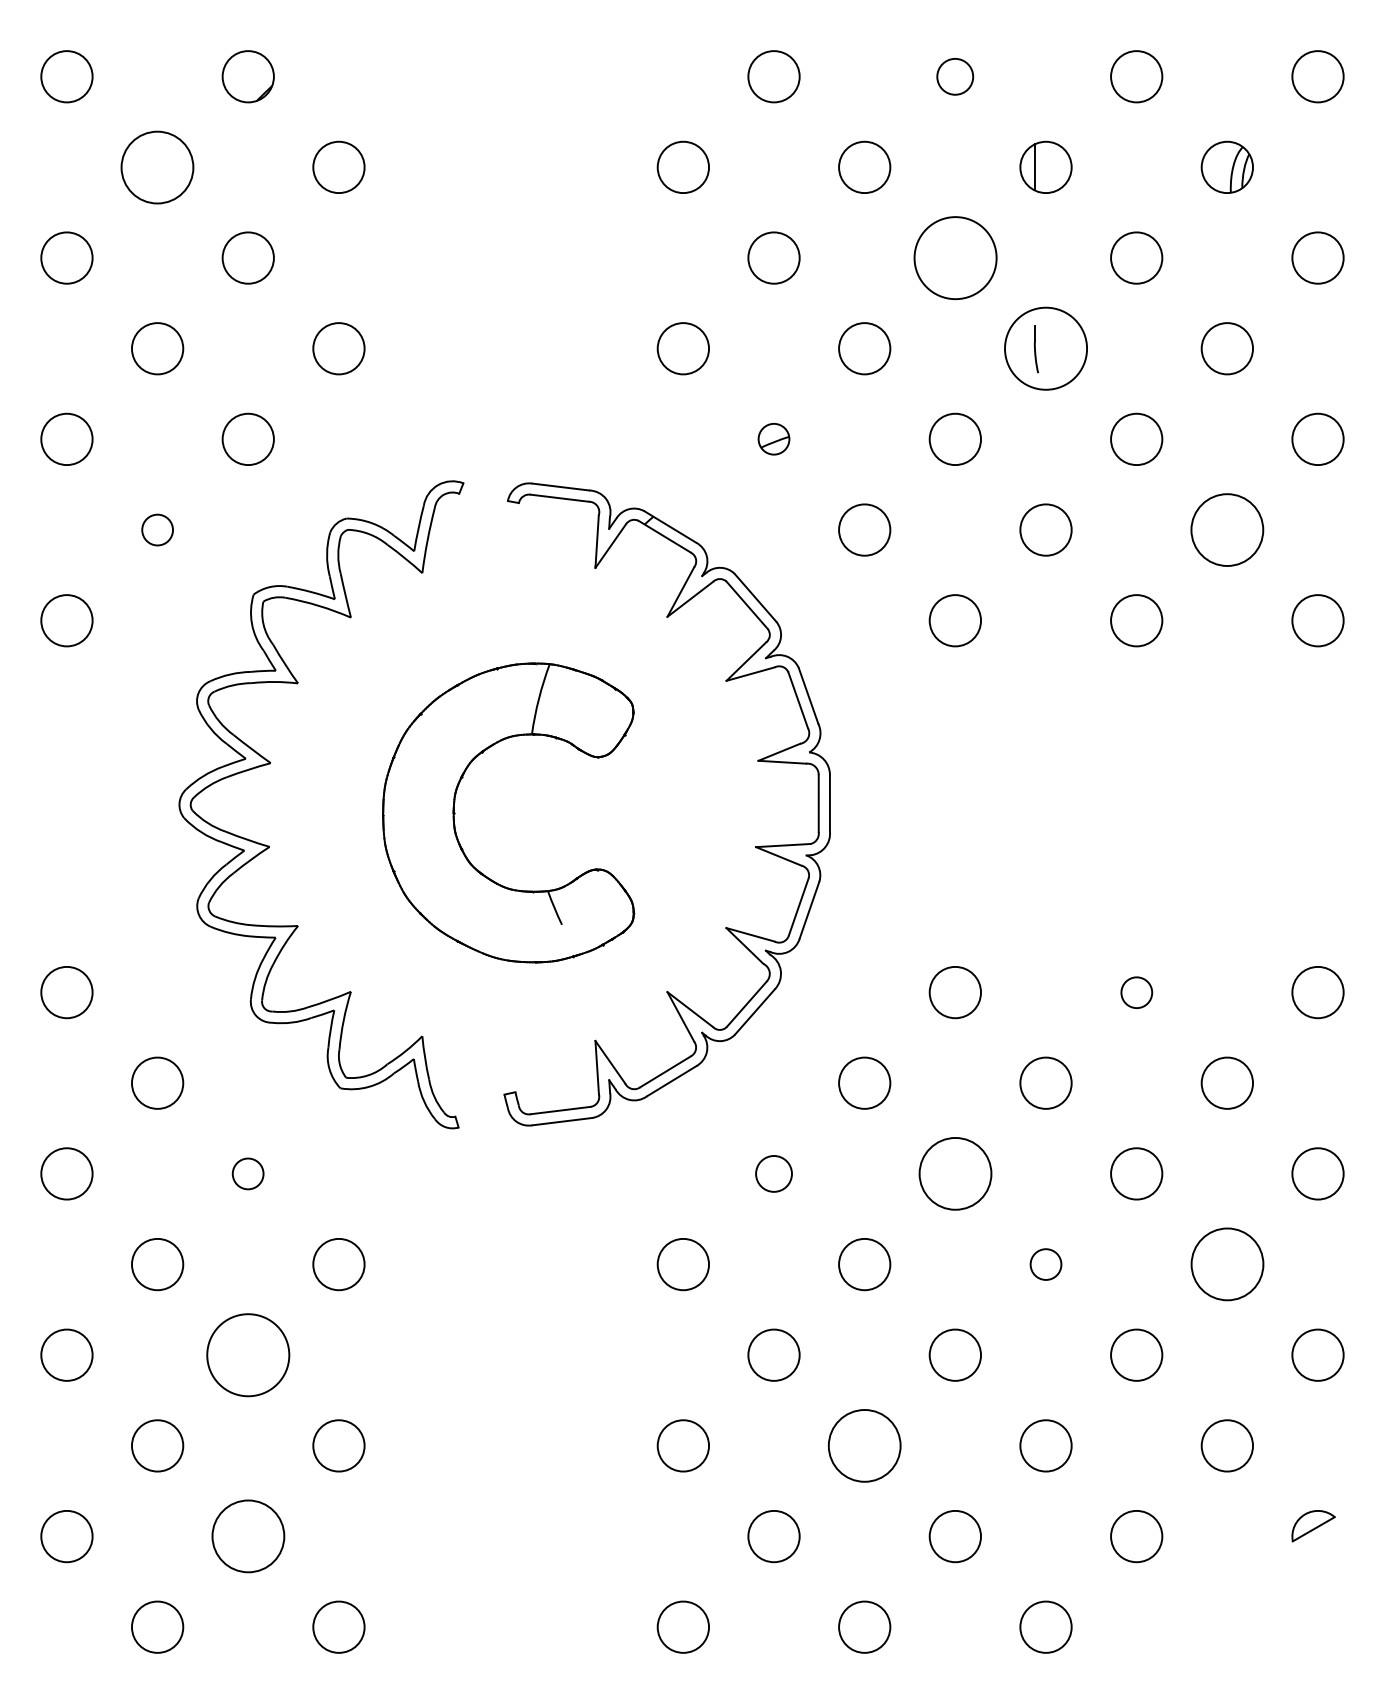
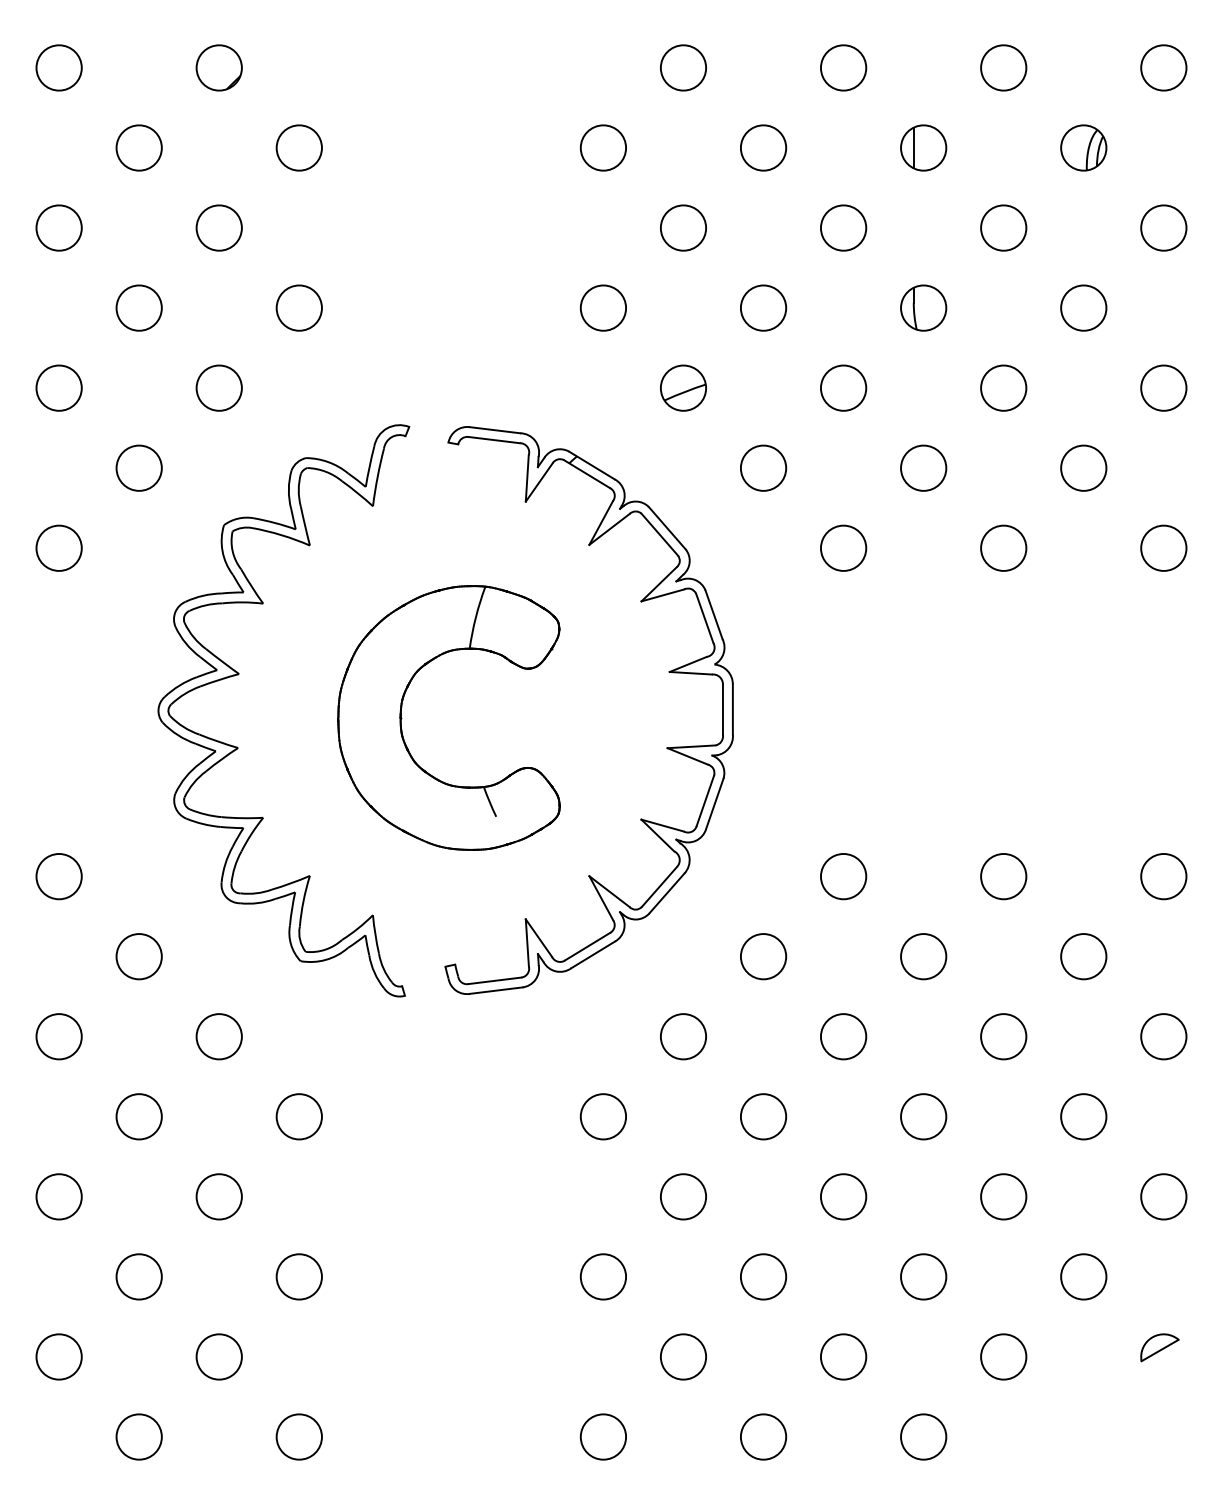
circle: (954, 76) -> (842, 67), size x1.43
circle: (157, 166) -> (139, 147), size x0.71
circle: (954, 257) -> (842, 227), size x0.62
circle: (1045, 348) -> (923, 307), size x0.62
part: (773, 438) -> (683, 387), size x1.67
circle: (157, 529) -> (139, 467), size x1.67
circle: (1227, 529) -> (1083, 467), size x0.71
circle: (1136, 992) -> (1003, 876), size x1.67
circle: (247, 1173) -> (218, 1036), size x1.67
circle: (773, 1173) -> (683, 1036), size x1.43
circle: (954, 1173) -> (842, 1036), size x0.71
circle: (1045, 1264) -> (923, 1116), size x1.67
circle: (1226, 1264) -> (1083, 1116), size x0.71
circle: (247, 1354) -> (218, 1196), size x0.62
circle: (864, 1445) -> (763, 1276), size x0.71
circle: (247, 1536) -> (218, 1356), size x0.71

